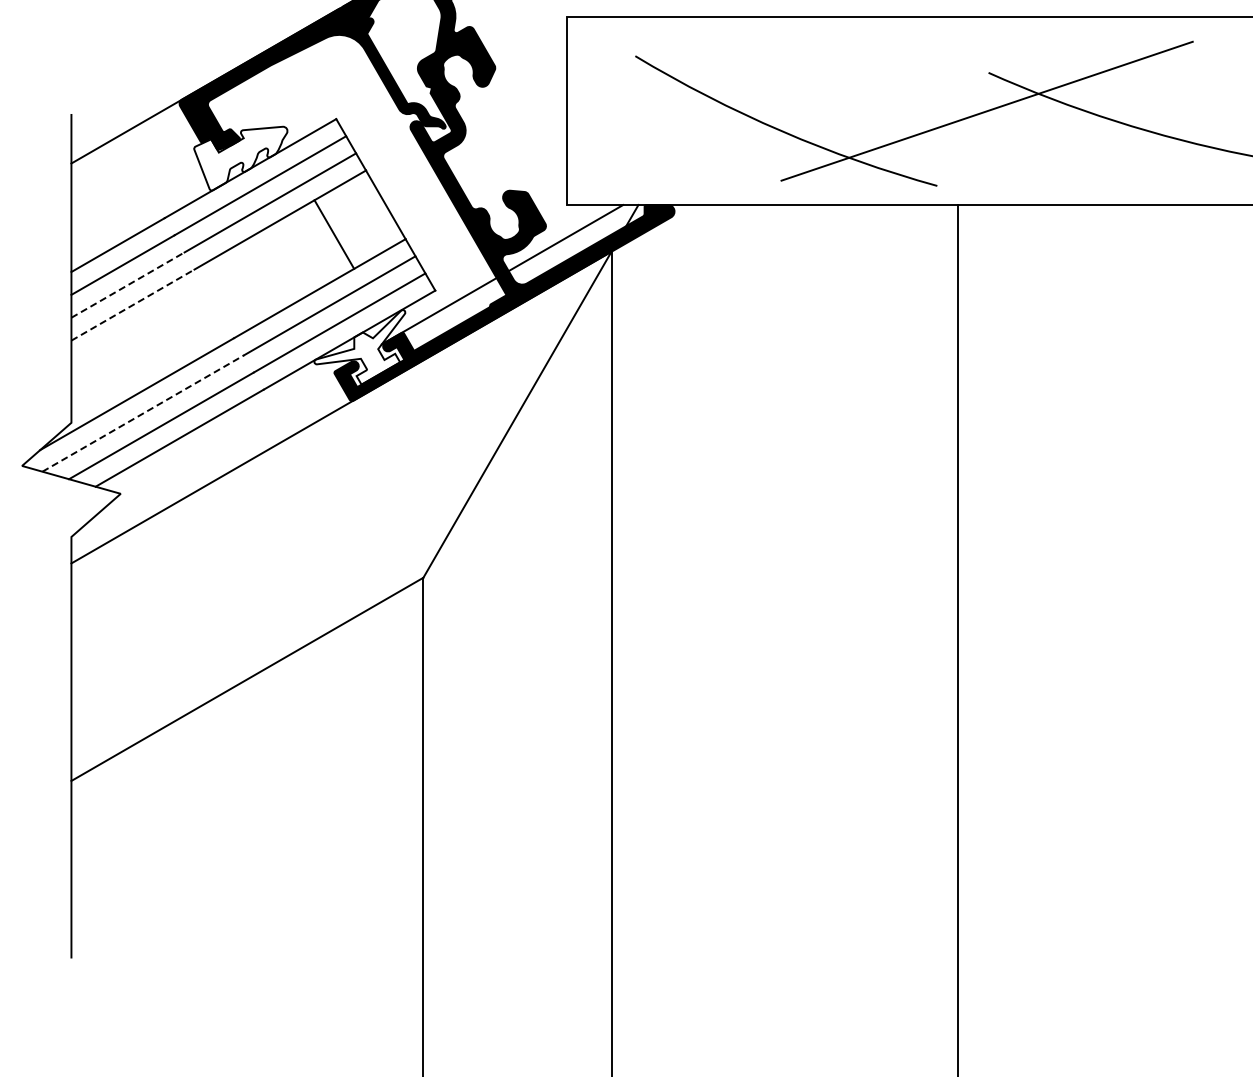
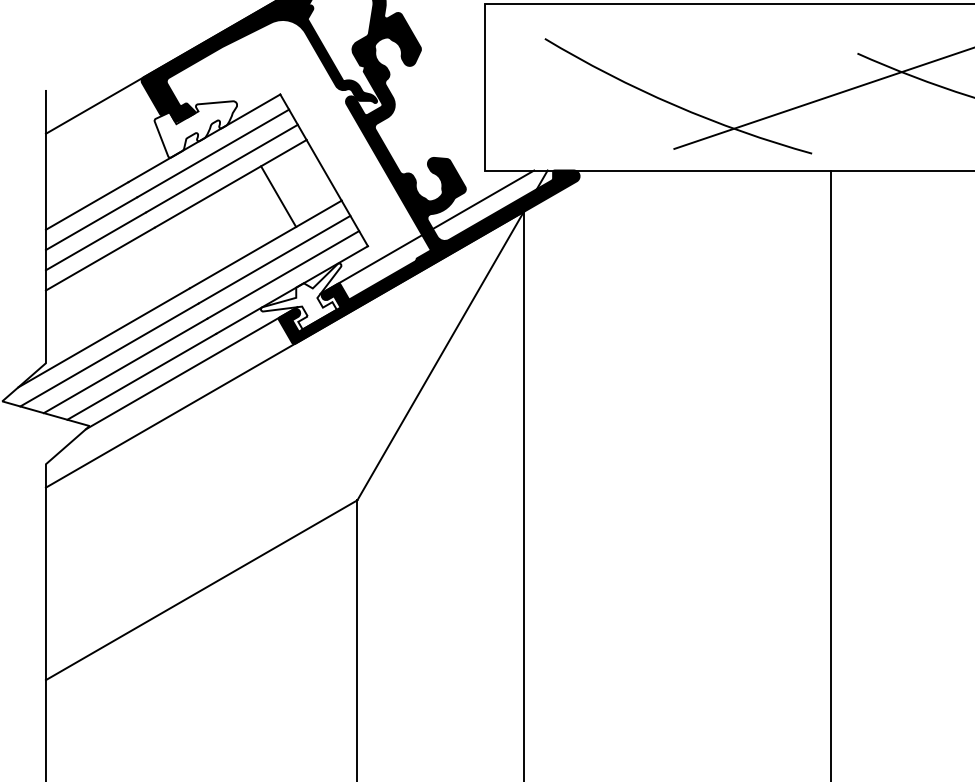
line: (128, 284) -> (96, 240), dashed -> solid
line: (133, 304) -> (100, 258), dashed -> solid
line: (143, 413) -> (109, 354), dashed -> solid
line: (235, 428) -> (191, 368), added

